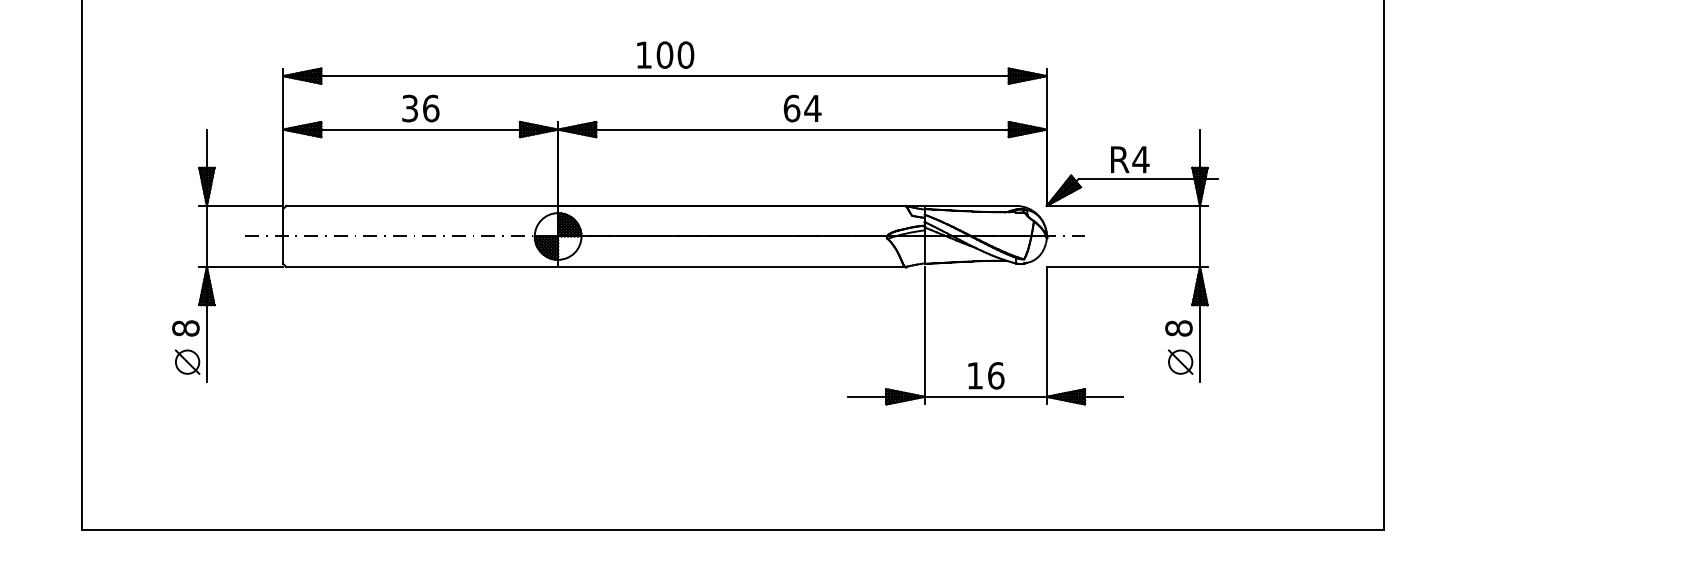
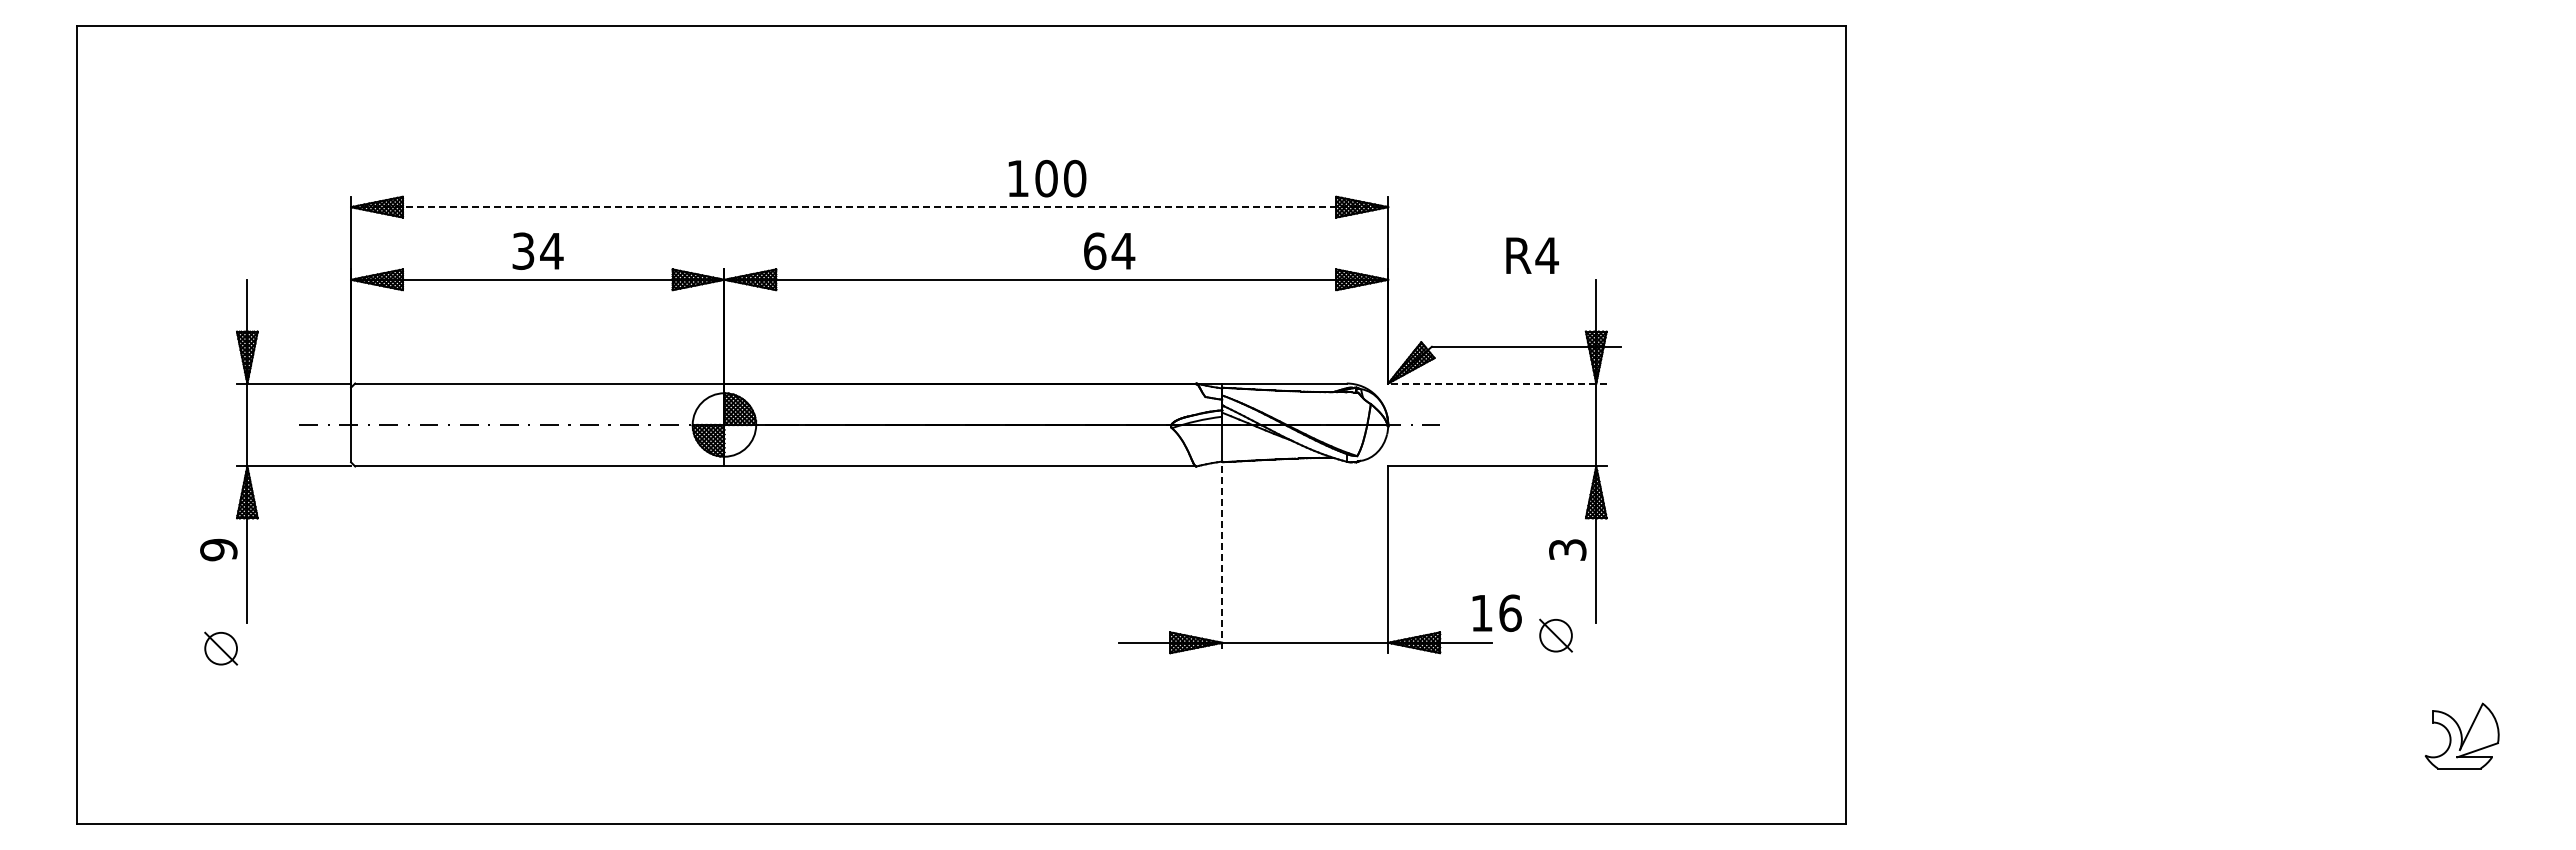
text: (665, 55) -> (1047, 178), moved
line: (664, 76) -> (869, 207), solid -> dashed
text: (430, 108) -> (551, 251), 36 -> 34
text: (802, 108) -> (1109, 250), moved
text: (1130, 159) -> (1532, 255), moved
line: (1126, 205) -> (1496, 383), solid -> dashed
text: (185, 328) -> (218, 549), 8 -> 9
text: (1178, 328) -> (1567, 549), 8 -> 3
line: (924, 336) -> (1222, 560), solid -> dashed
part: (187, 362) -> (221, 648), moved
part: (1180, 362) -> (1555, 635), moved
text: (985, 375) -> (1496, 612), moved

